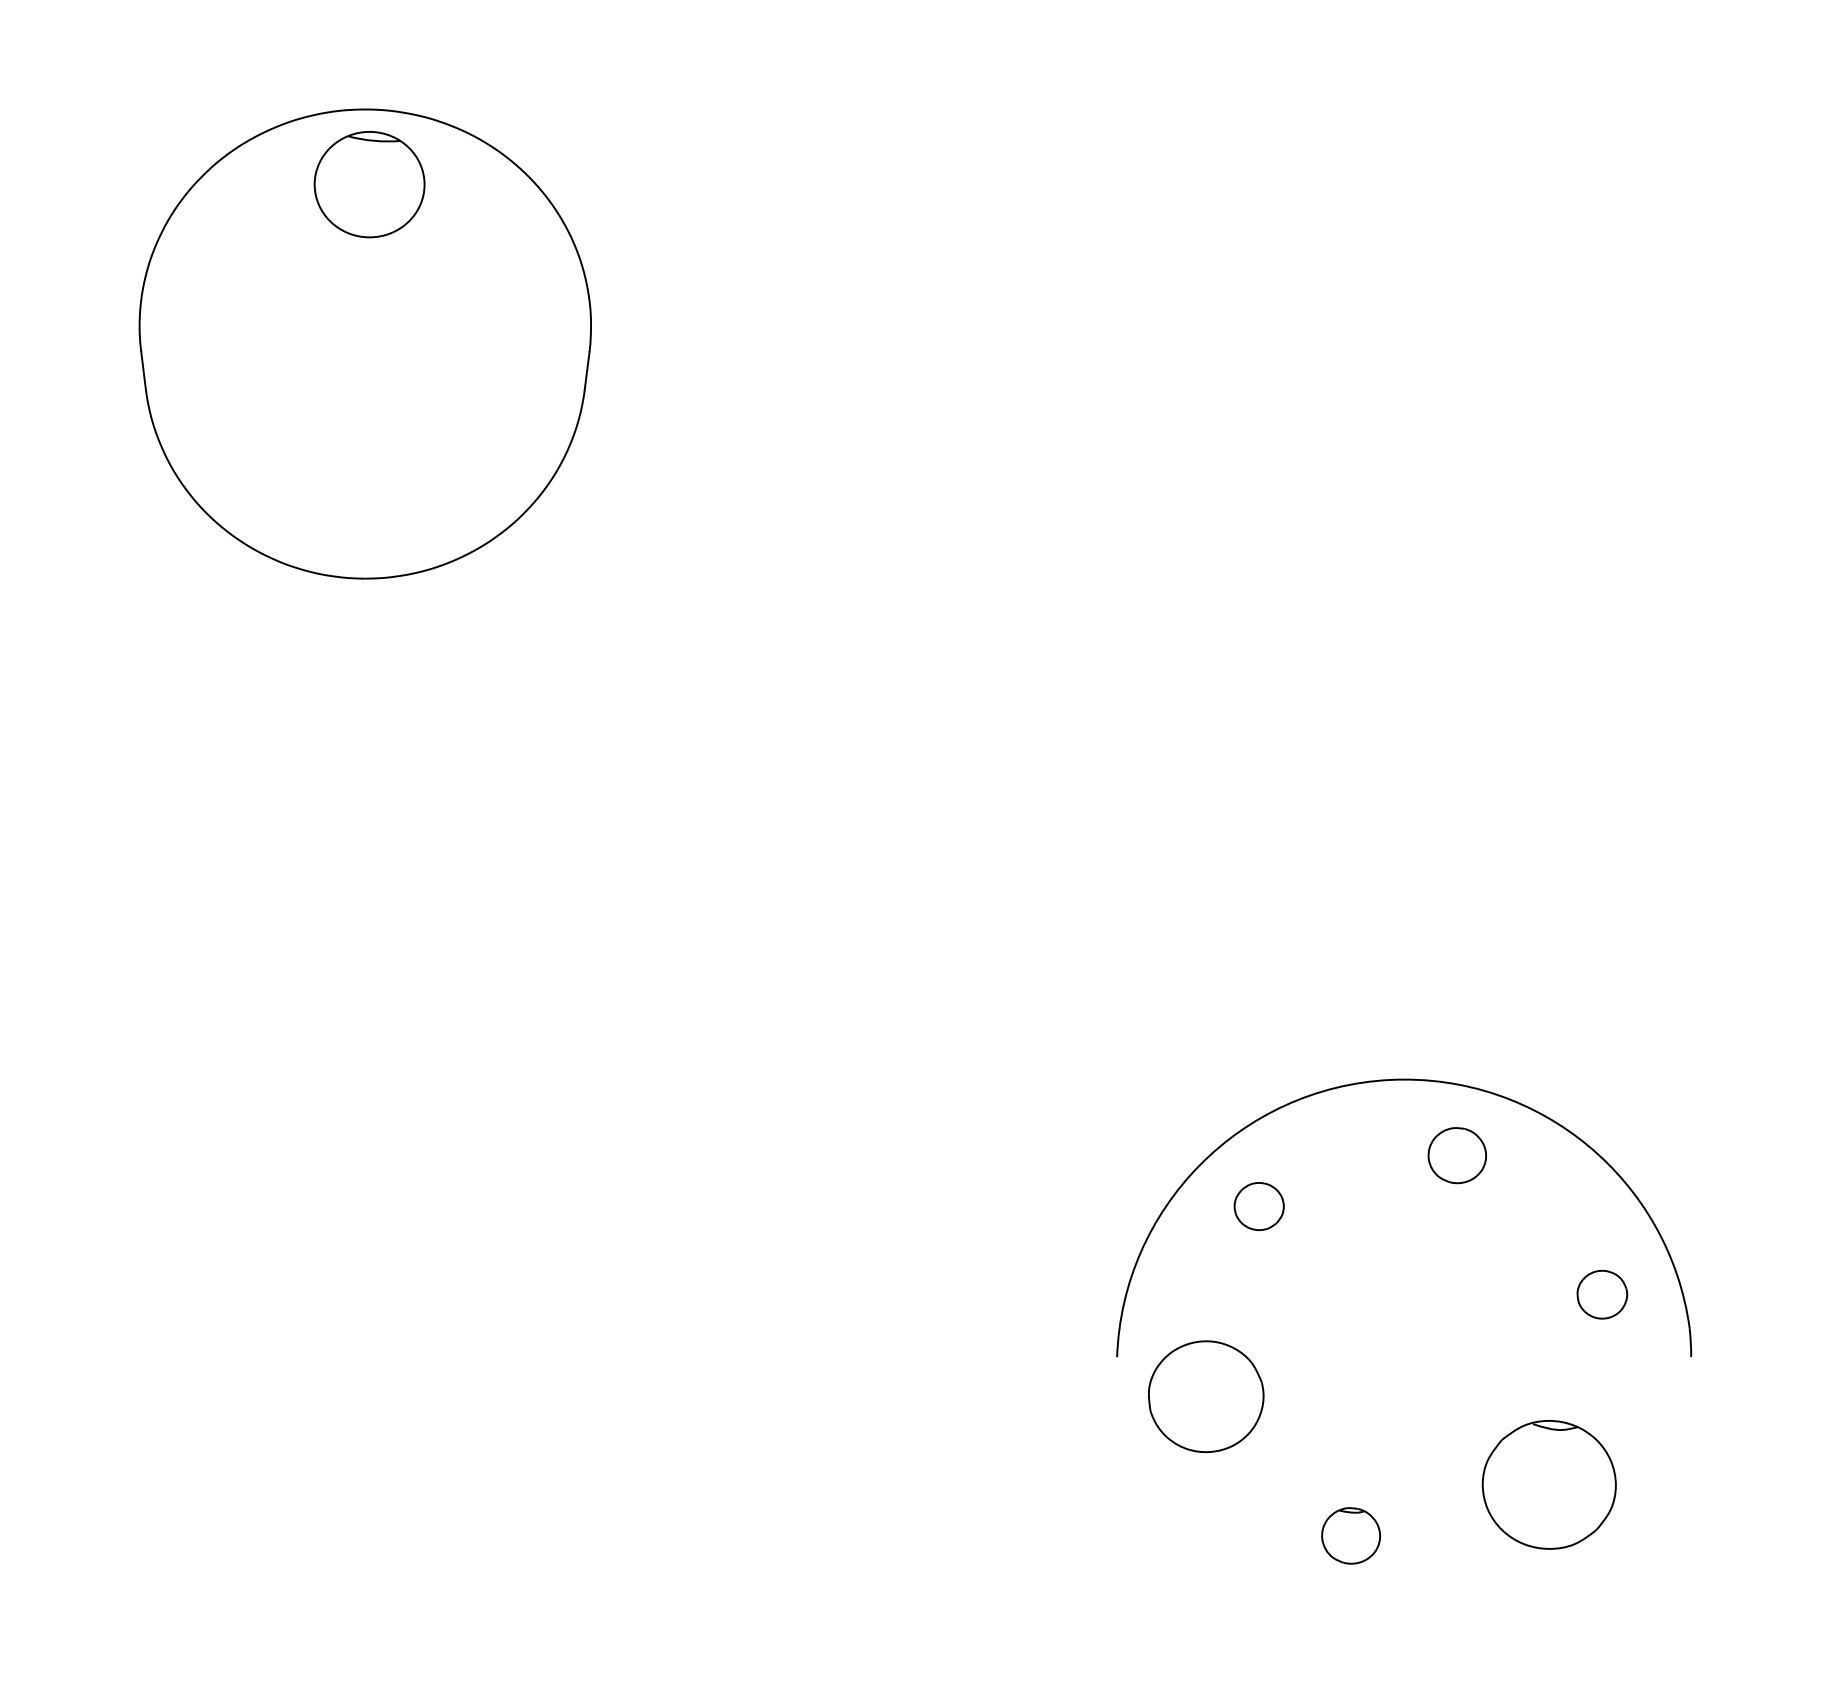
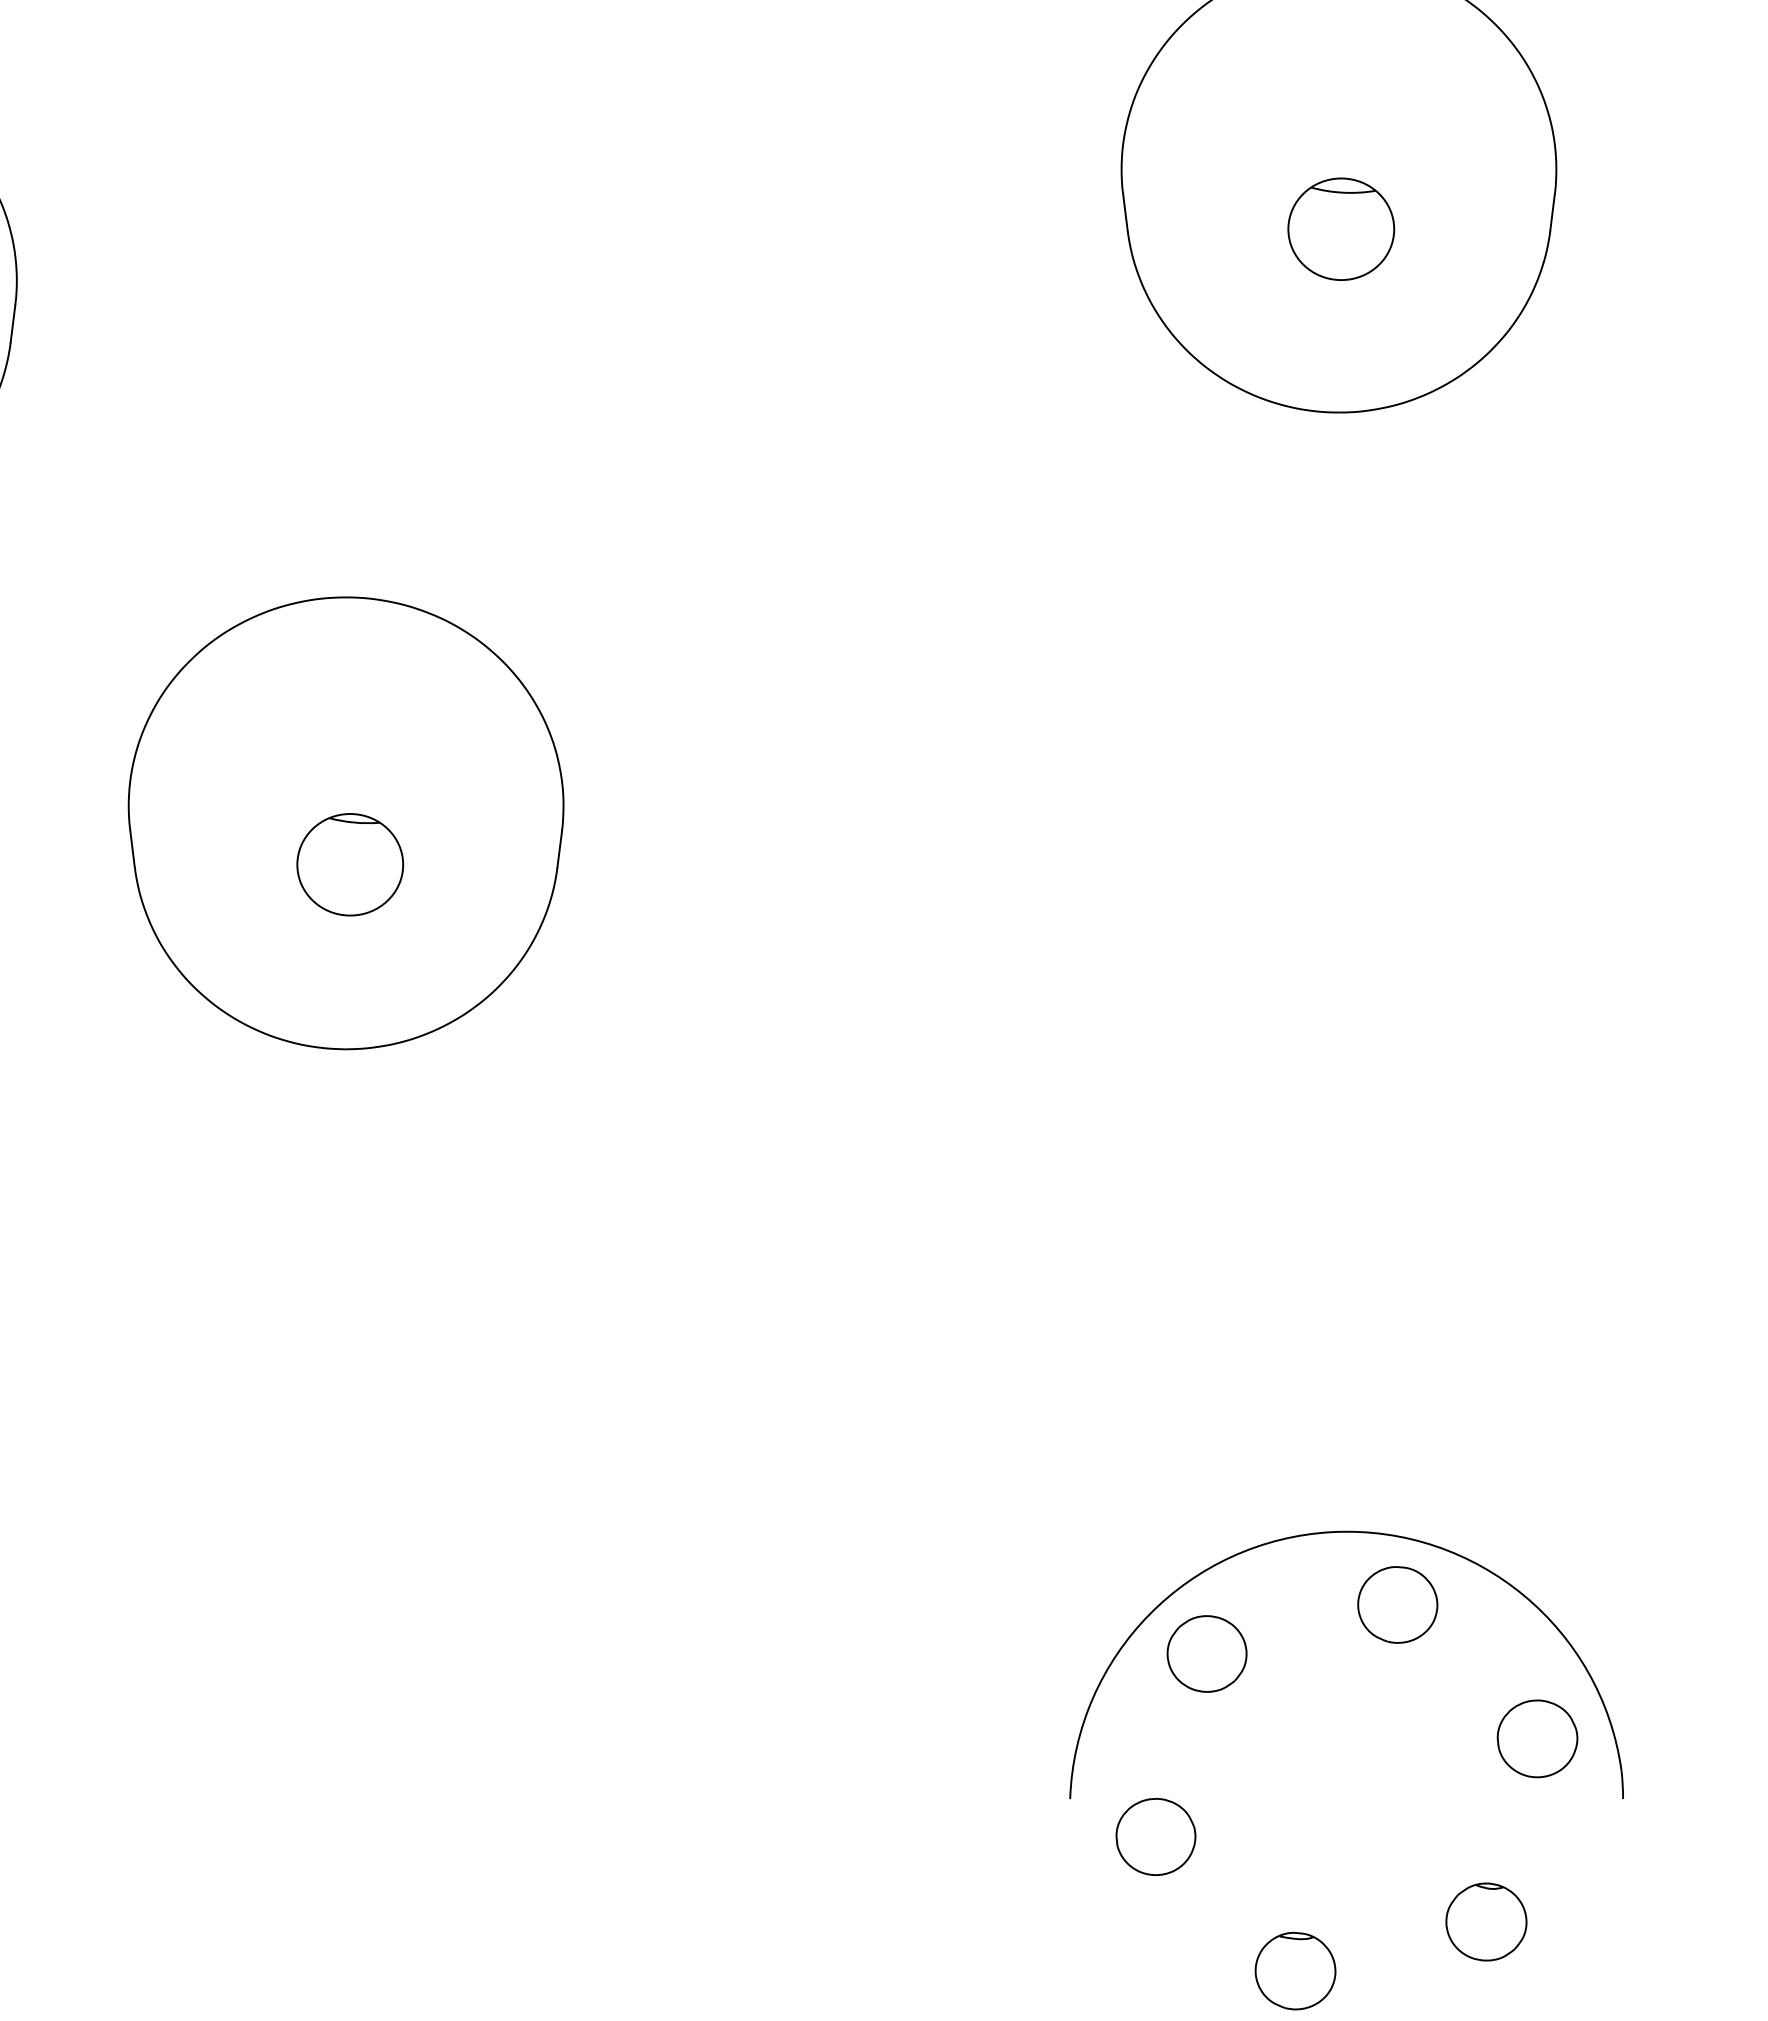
part: (369, 184) -> (350, 864), moved
part: (1456, 1155) -> (1397, 1604), size x1.43
part: (1258, 1206) -> (1206, 1653), size x1.67
part: (1602, 1294) -> (1537, 1738), size x1.67
part: (1205, 1396) -> (1155, 1836), size x0.71
part: (1549, 1484) -> (1486, 1921), size x0.62
part: (1351, 1536) -> (1295, 1971), size x1.43

